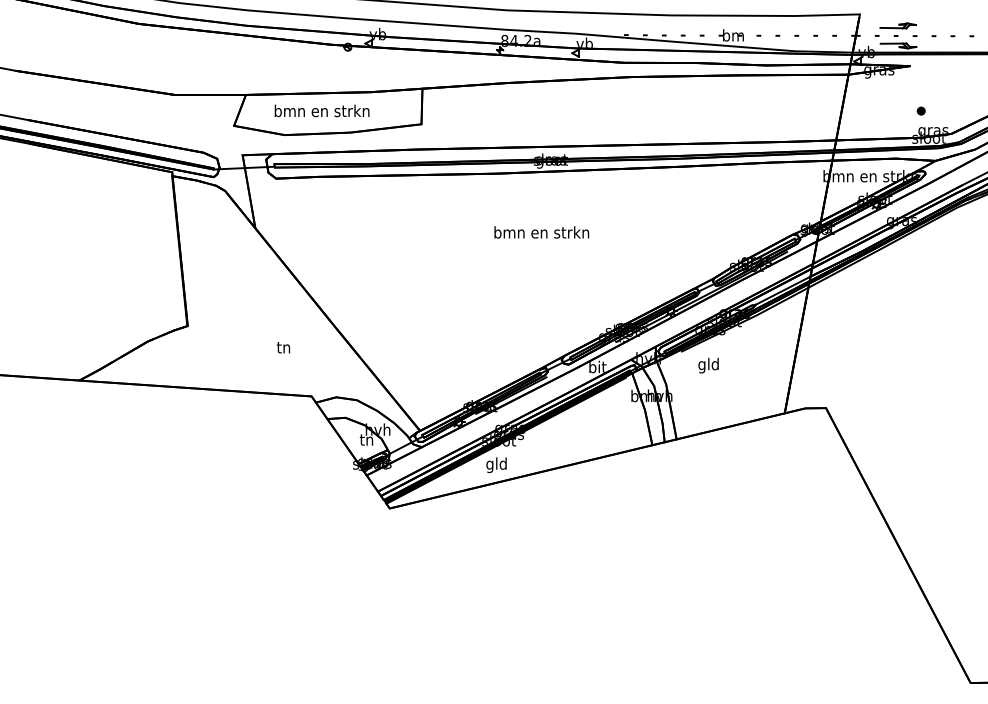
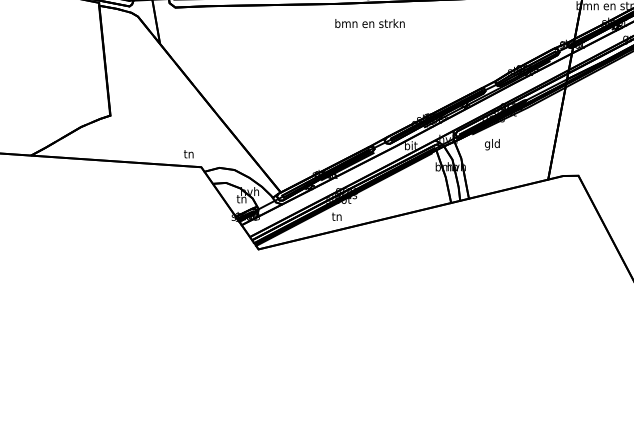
text: (541, 232) -> (369, 23), moved
text: (283, 347) -> (188, 154), moved
text: (496, 465) -> (336, 217), gld -> tn

